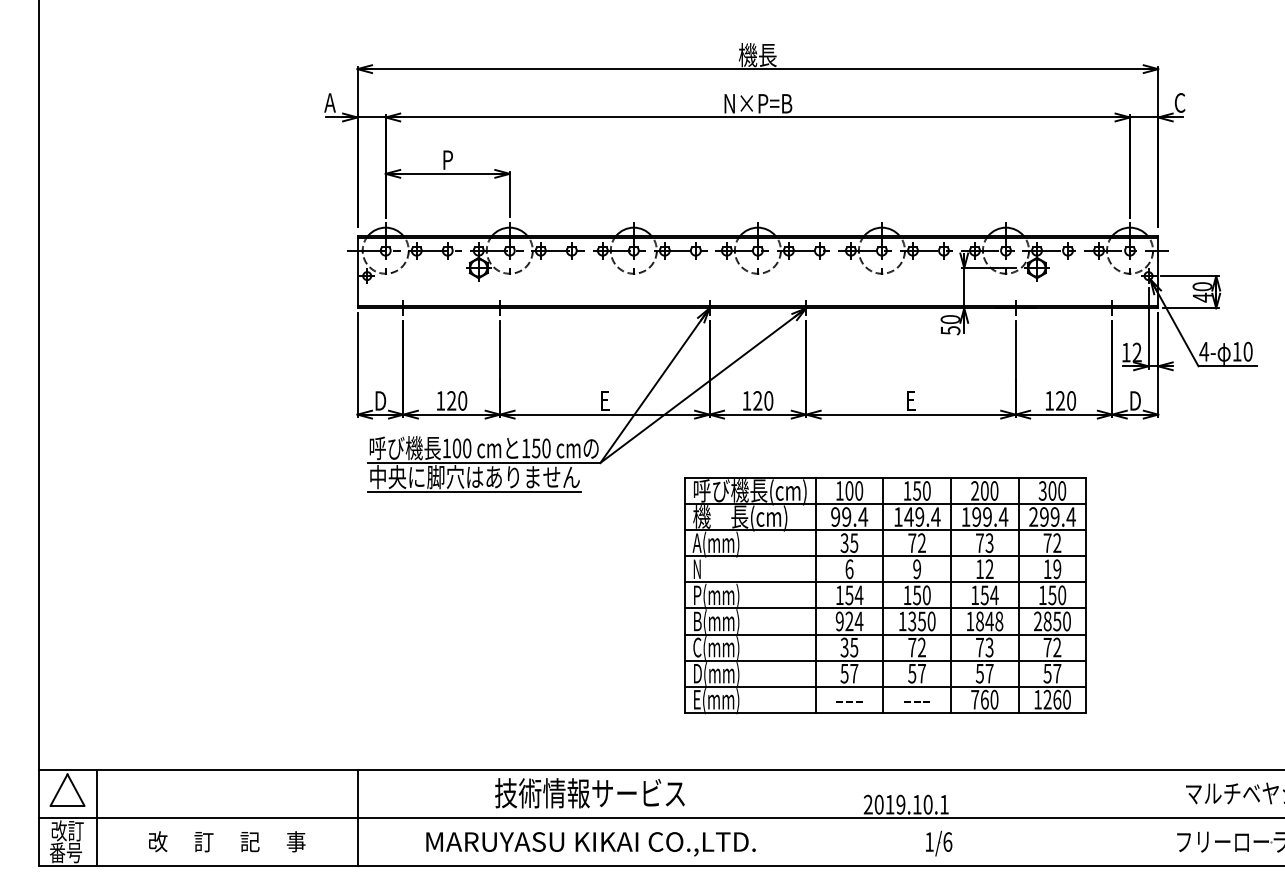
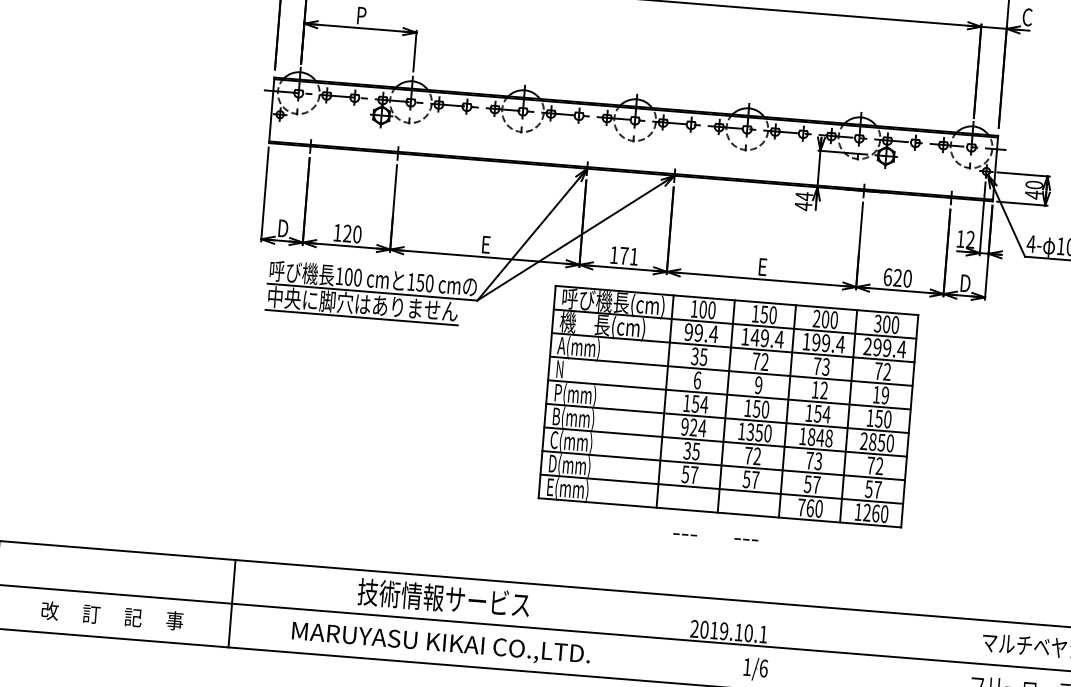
text: (950, 324) -> (803, 200), 50 -> 44
text: (763, 400) -> (629, 255), 120 -> 171
text: (1049, 400) -> (887, 276), 120 -> 620
part: (885, 595) -> (728, 406), moved

